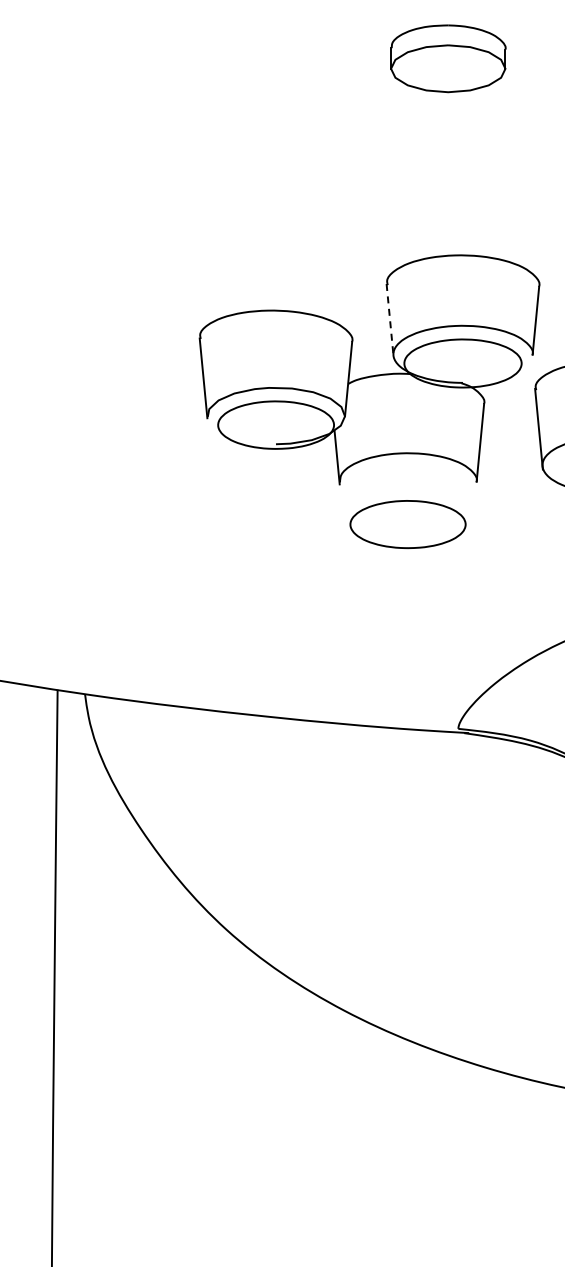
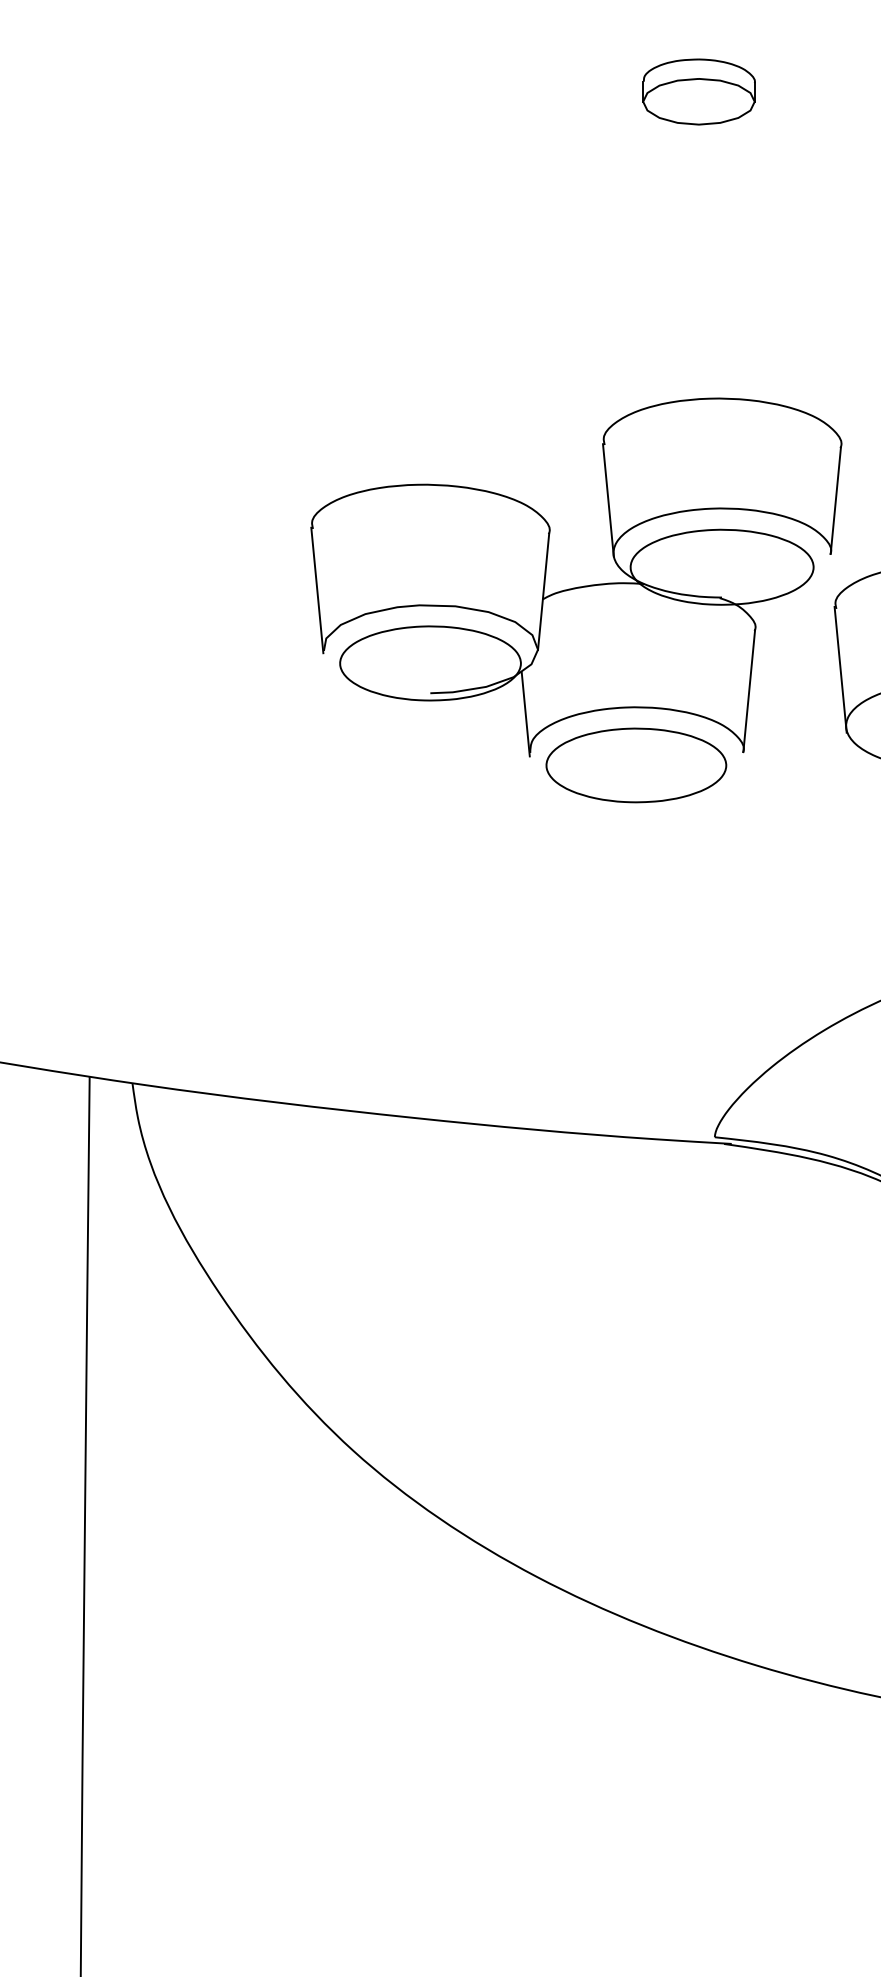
part: (447, 58) -> (697, 91), size x0.62
line: (390, 320) -> (608, 500), dashed -> solid
part: (407, 524) -> (635, 765), moved

